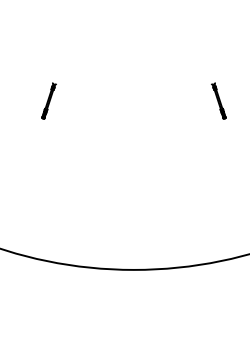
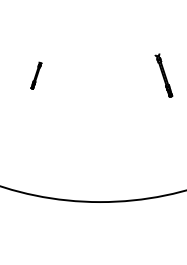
part: (218, 100) -> (163, 75), size x1.6

